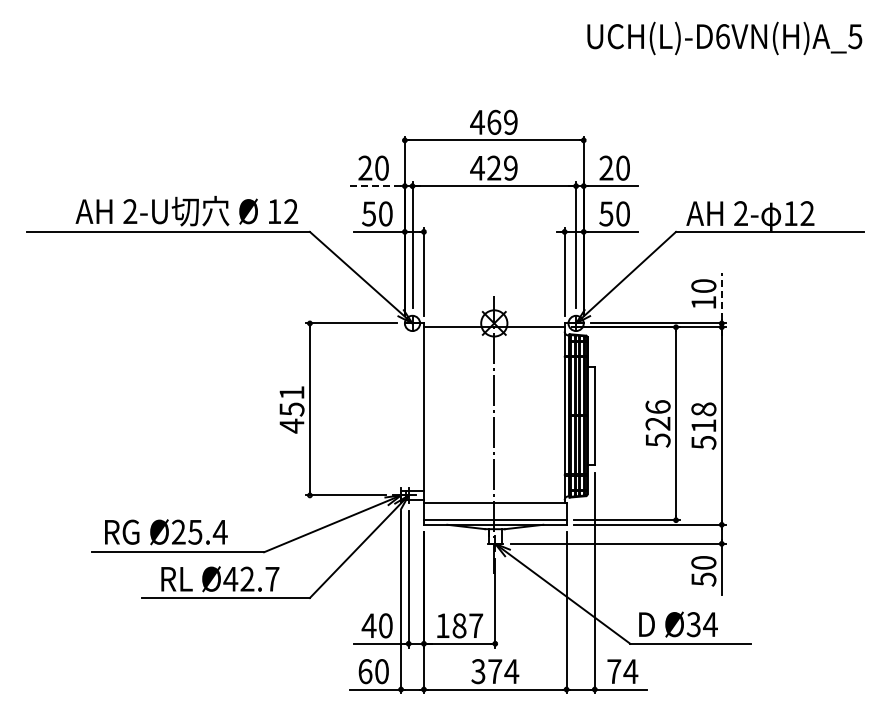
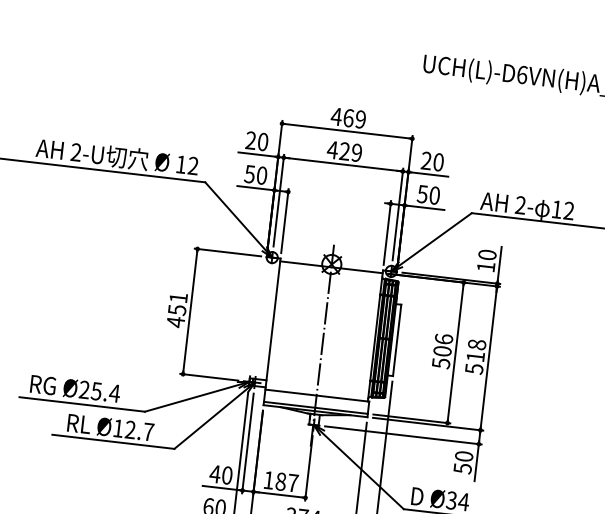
line: (375, 186) -> (256, 154), dashed -> solid
line: (721, 295) -> (499, 263), dashed -> solid
text: (657, 423) -> (442, 351), 526 -> 506
text: (230, 579) -> (118, 428), Ø42.7 -> Ø12.7

